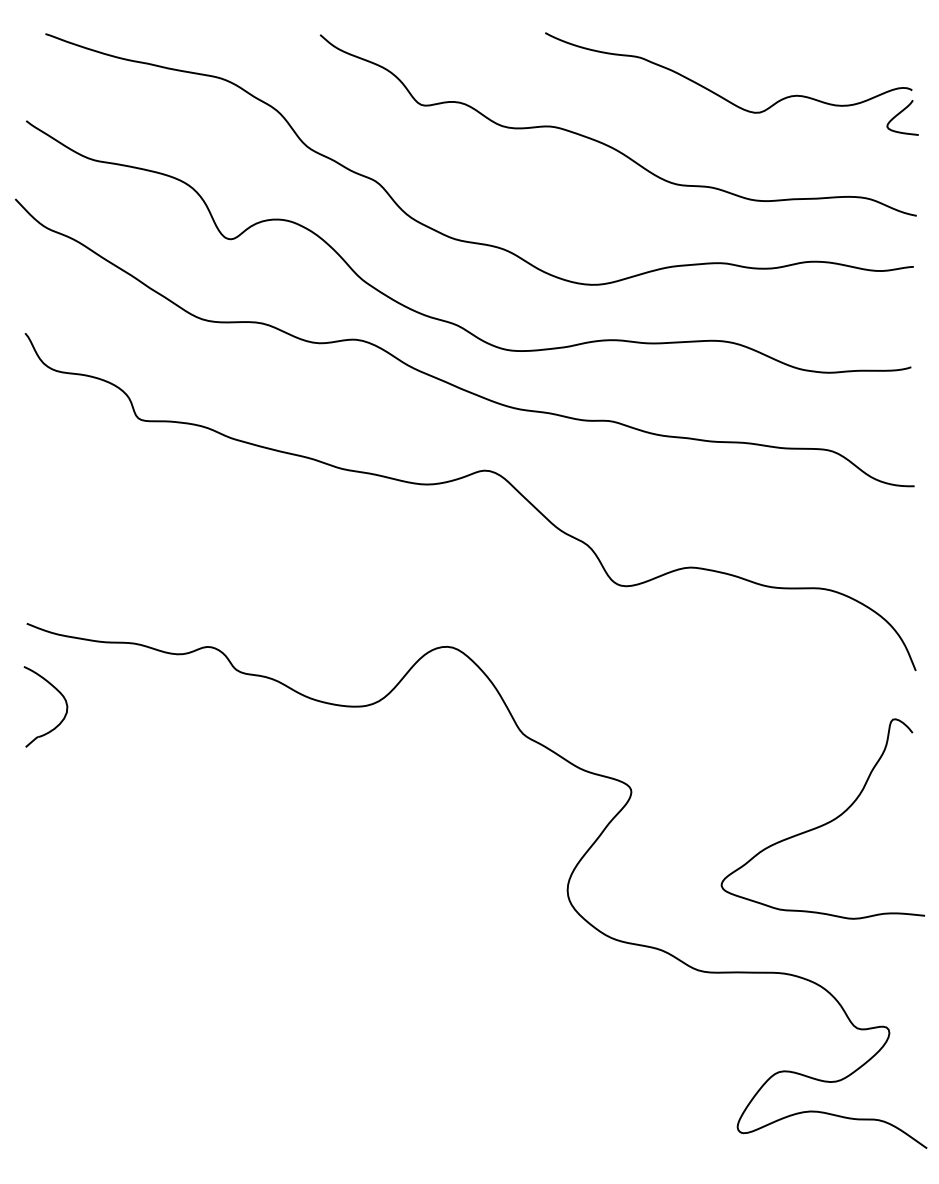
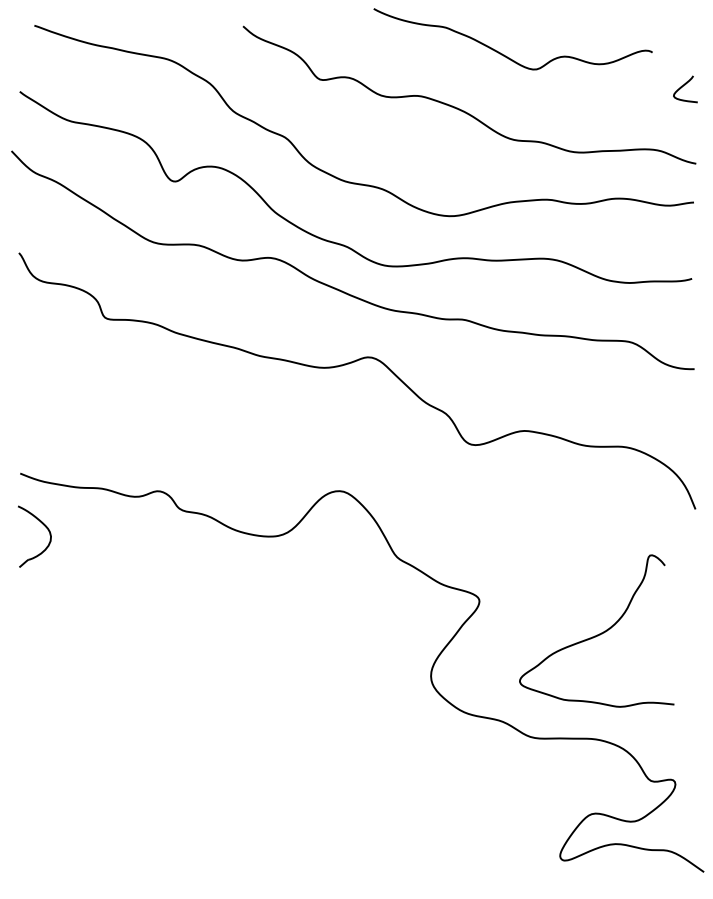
curve: (717, 93) -> (504, 54), moved
curve: (824, 823) -> (598, 634), moved

